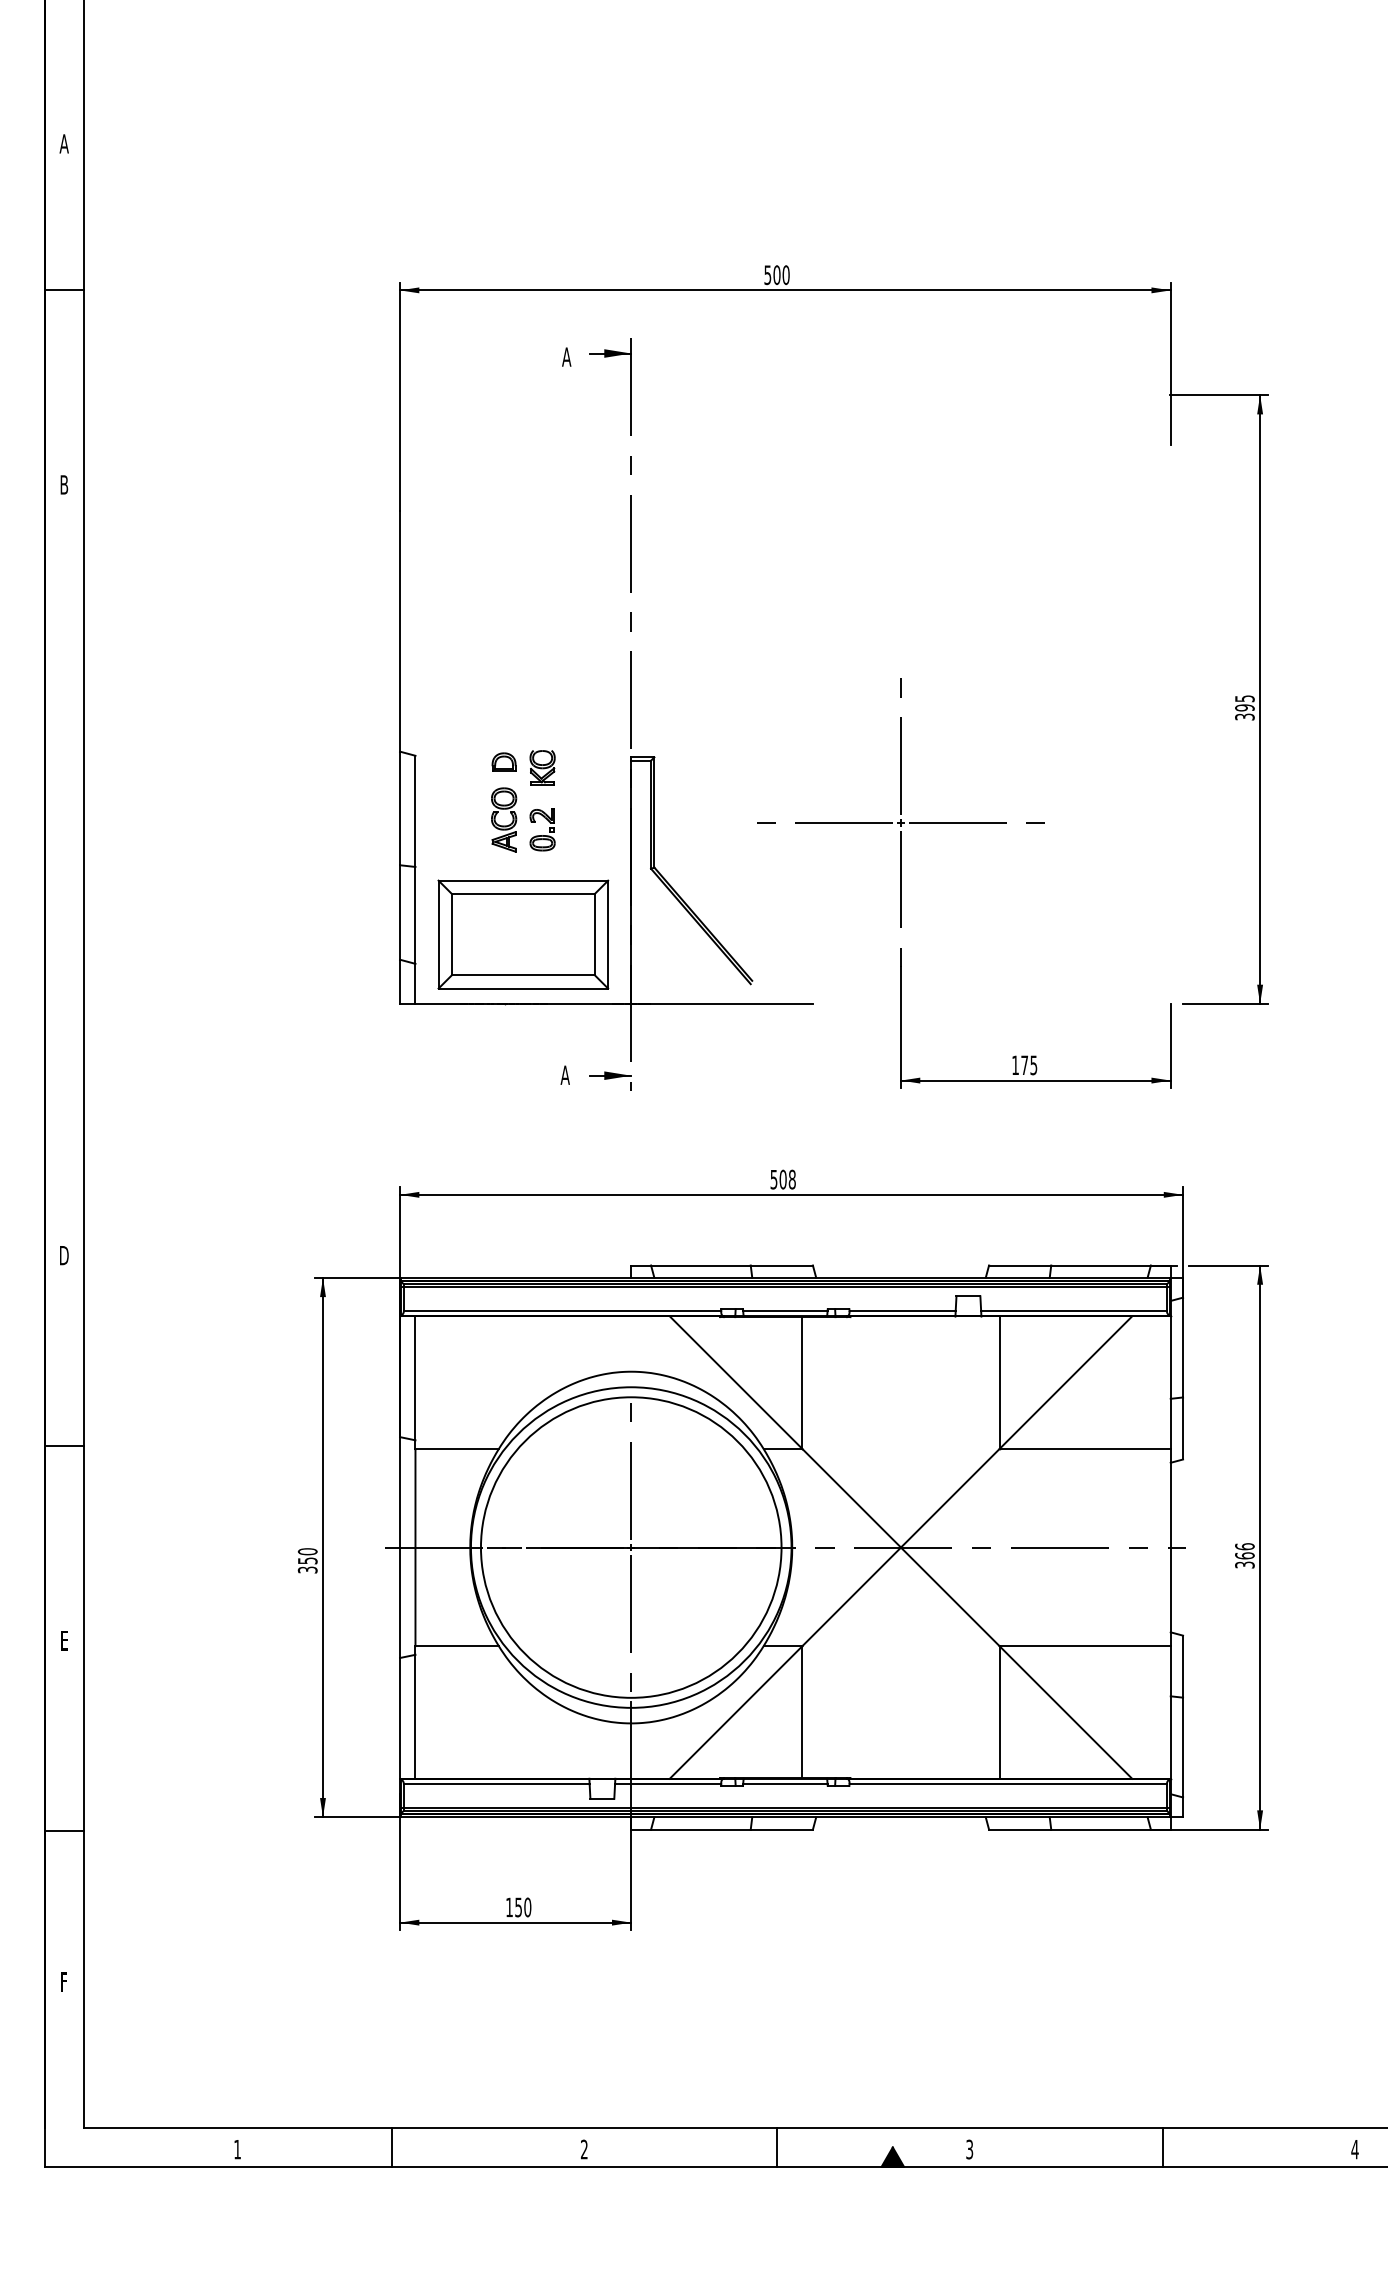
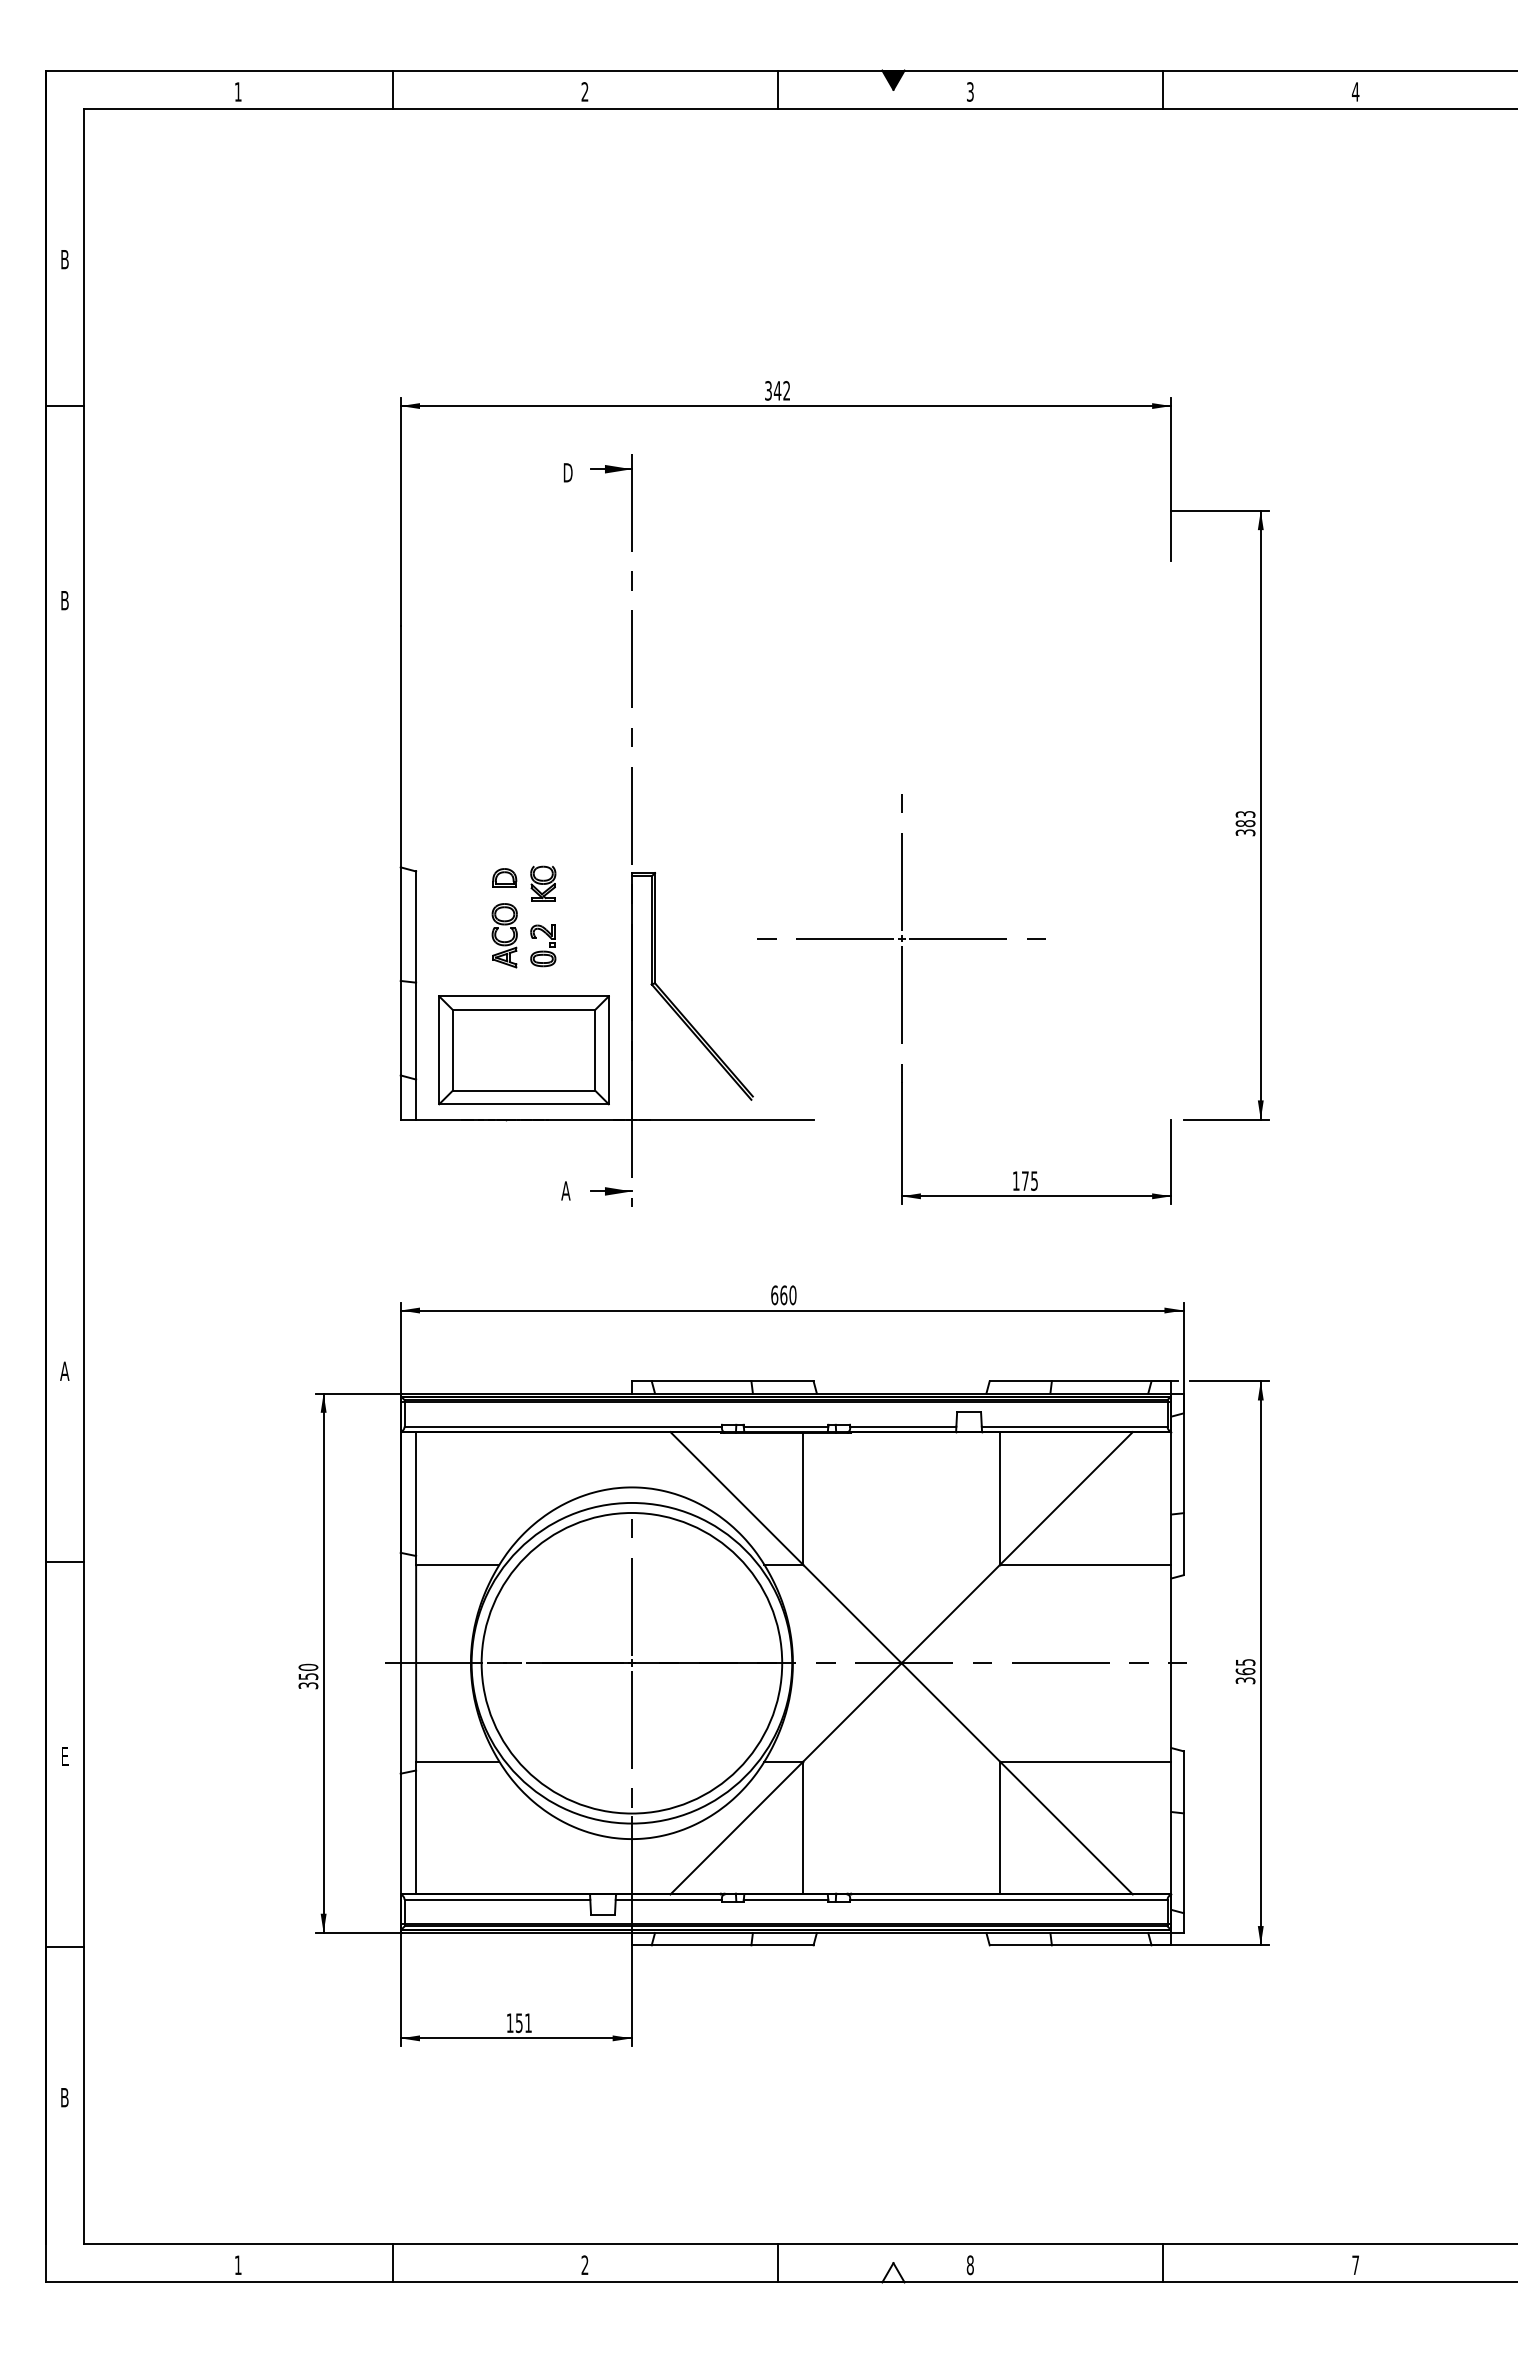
text: (63, 143) -> (64, 259), A -> B
text: (776, 274) -> (777, 390), 500 -> 342
text: (566, 356) -> (567, 472), A -> D
text: (1244, 703) -> (1245, 819), 395 -> 383
text: (782, 1179) -> (783, 1295), 508 -> 660
text: (63, 1254) -> (64, 1370), D -> A
text: (1244, 1545) -> (1245, 1661), 366 -> 365
text: (527, 1907) -> (528, 2023), 150 -> 151
text: (63, 1981) -> (64, 2097), F -> B
text: (1354, 2148) -> (1355, 2264), 4 -> 7
text: (968, 2149) -> (969, 2265), 3 -> 8
fill: (892, 2156) -> (893, 2272), removed

